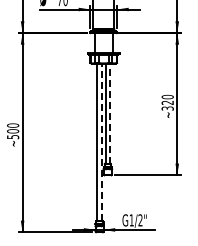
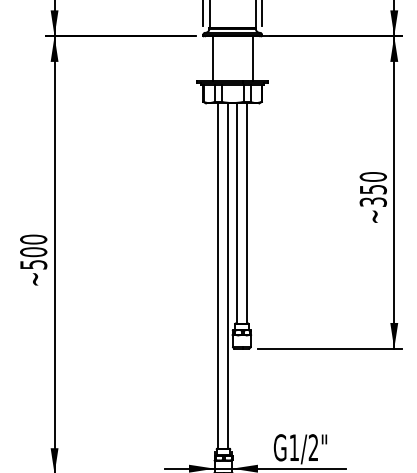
text: (167, 102) -> (372, 188), ~320 -> ~350
line: (110, 113) -> (247, 212), dashed -> solid
line: (101, 142) -> (227, 276), dashed -> solid

